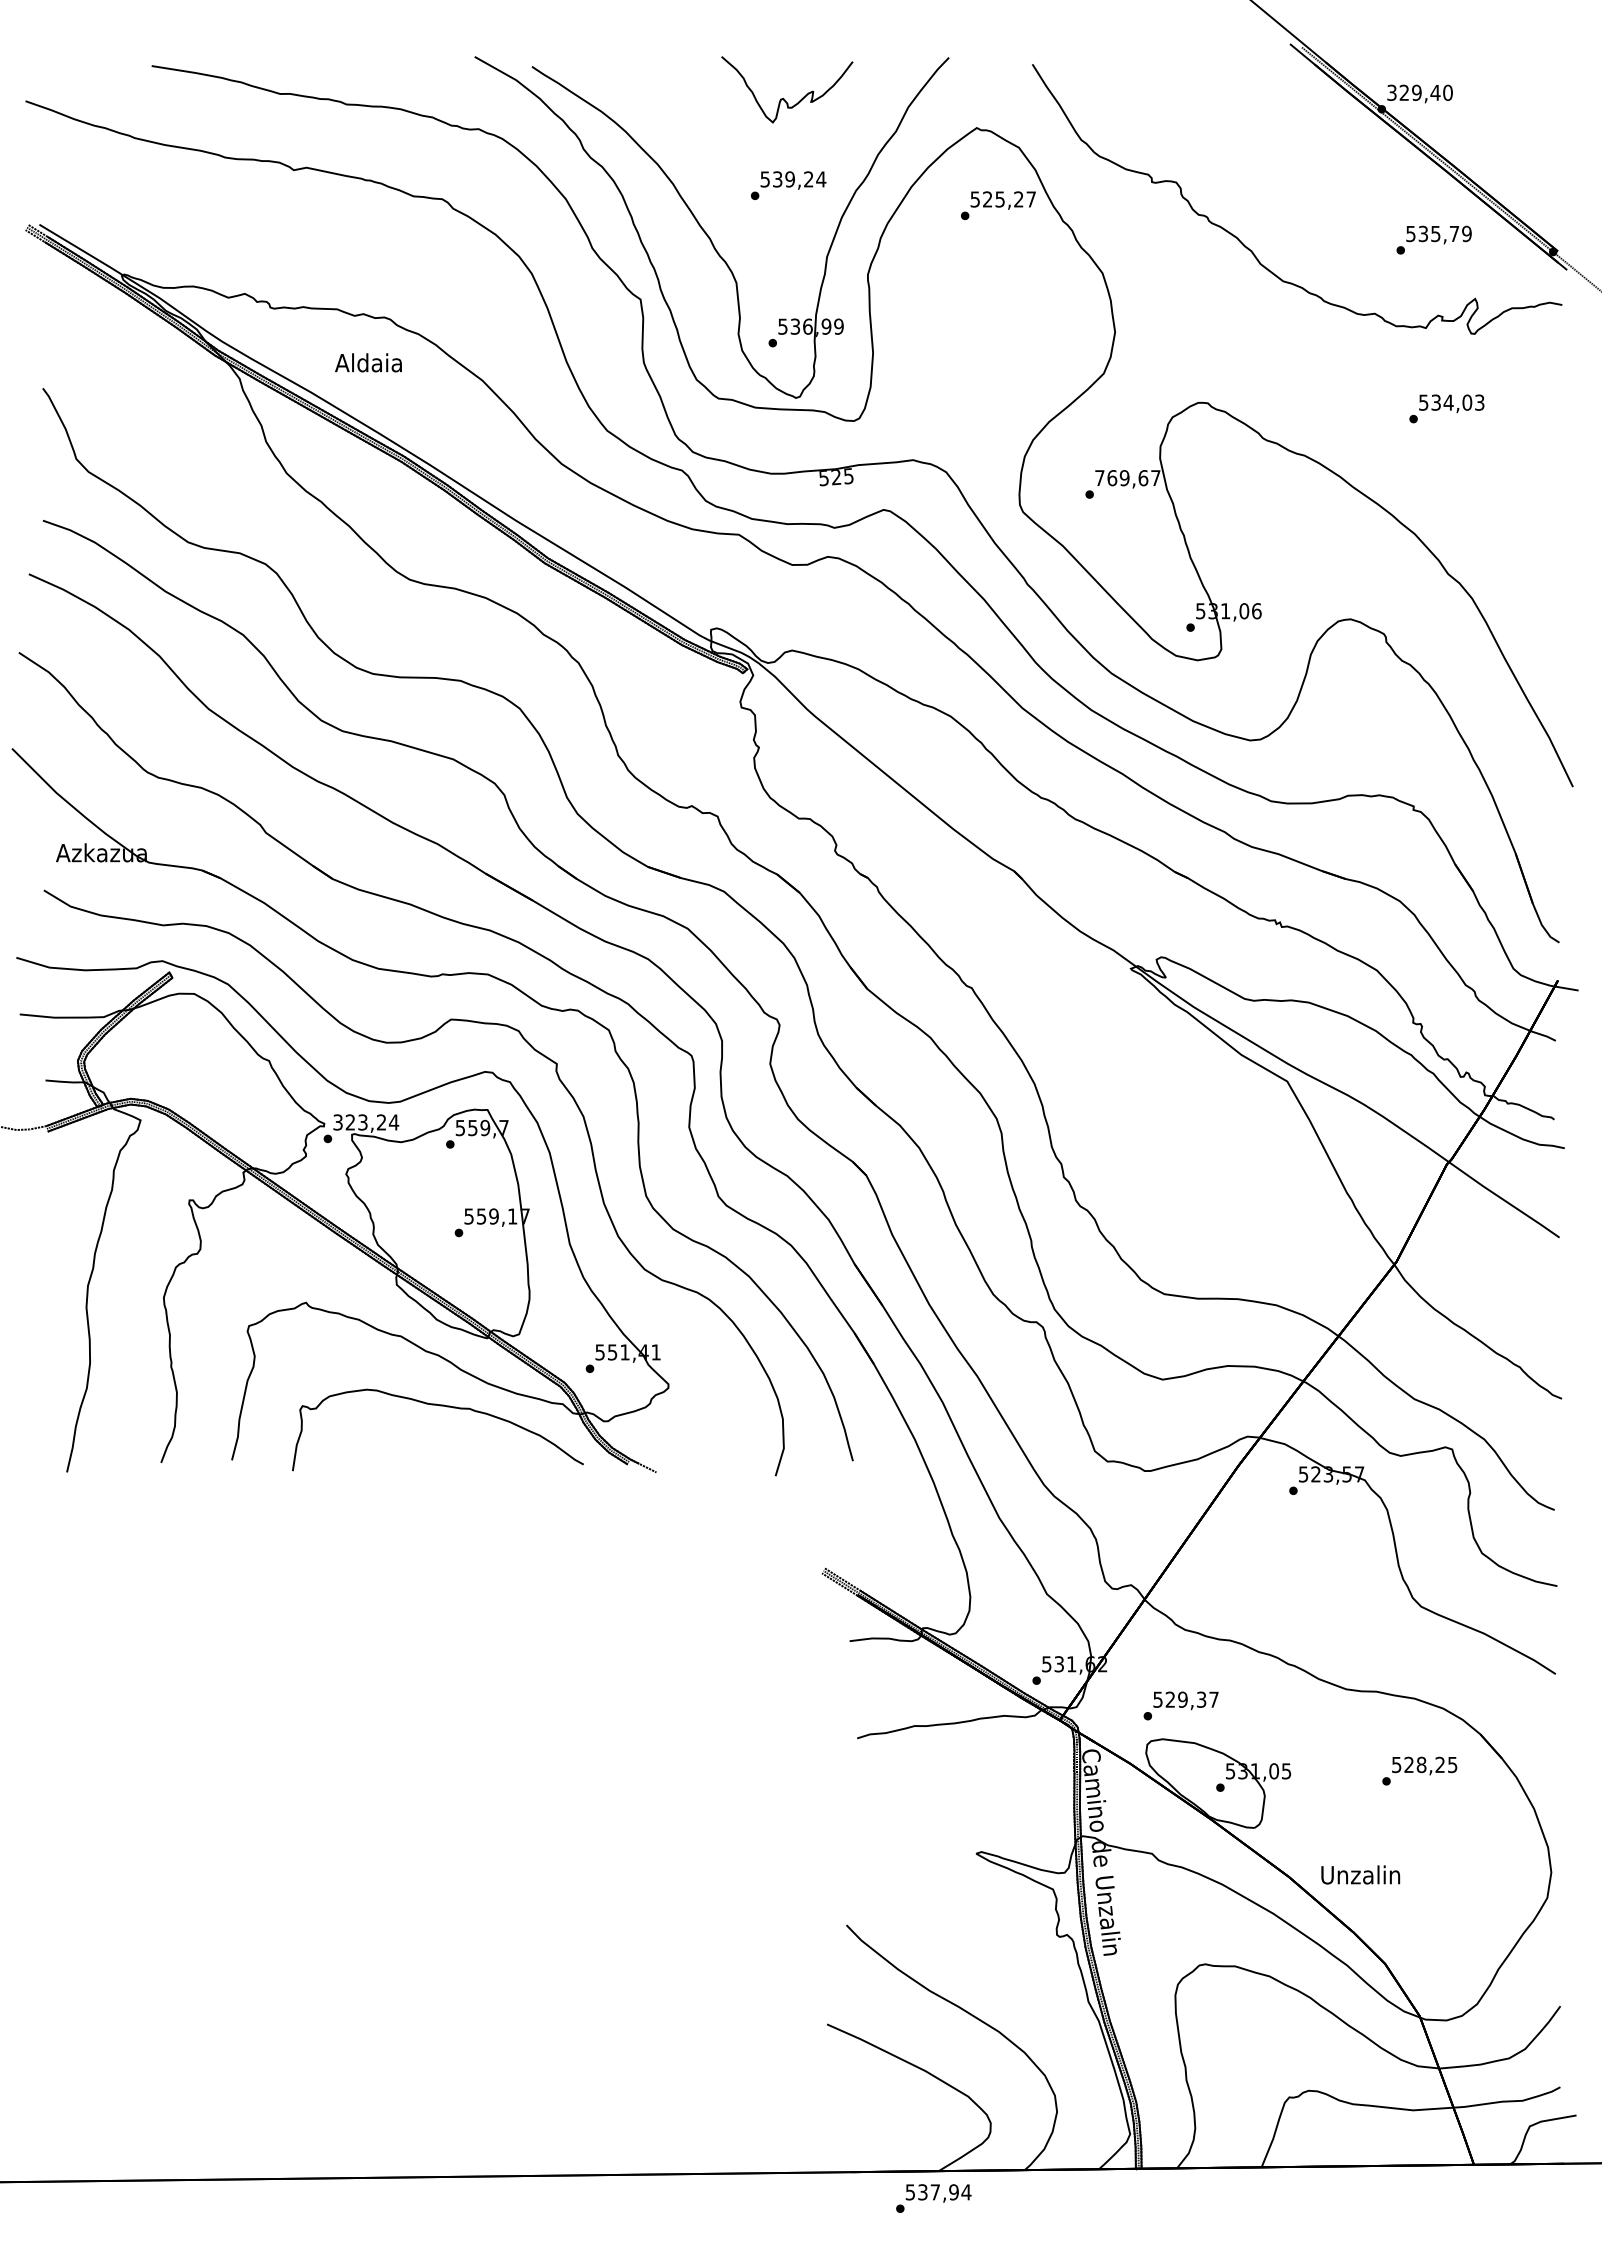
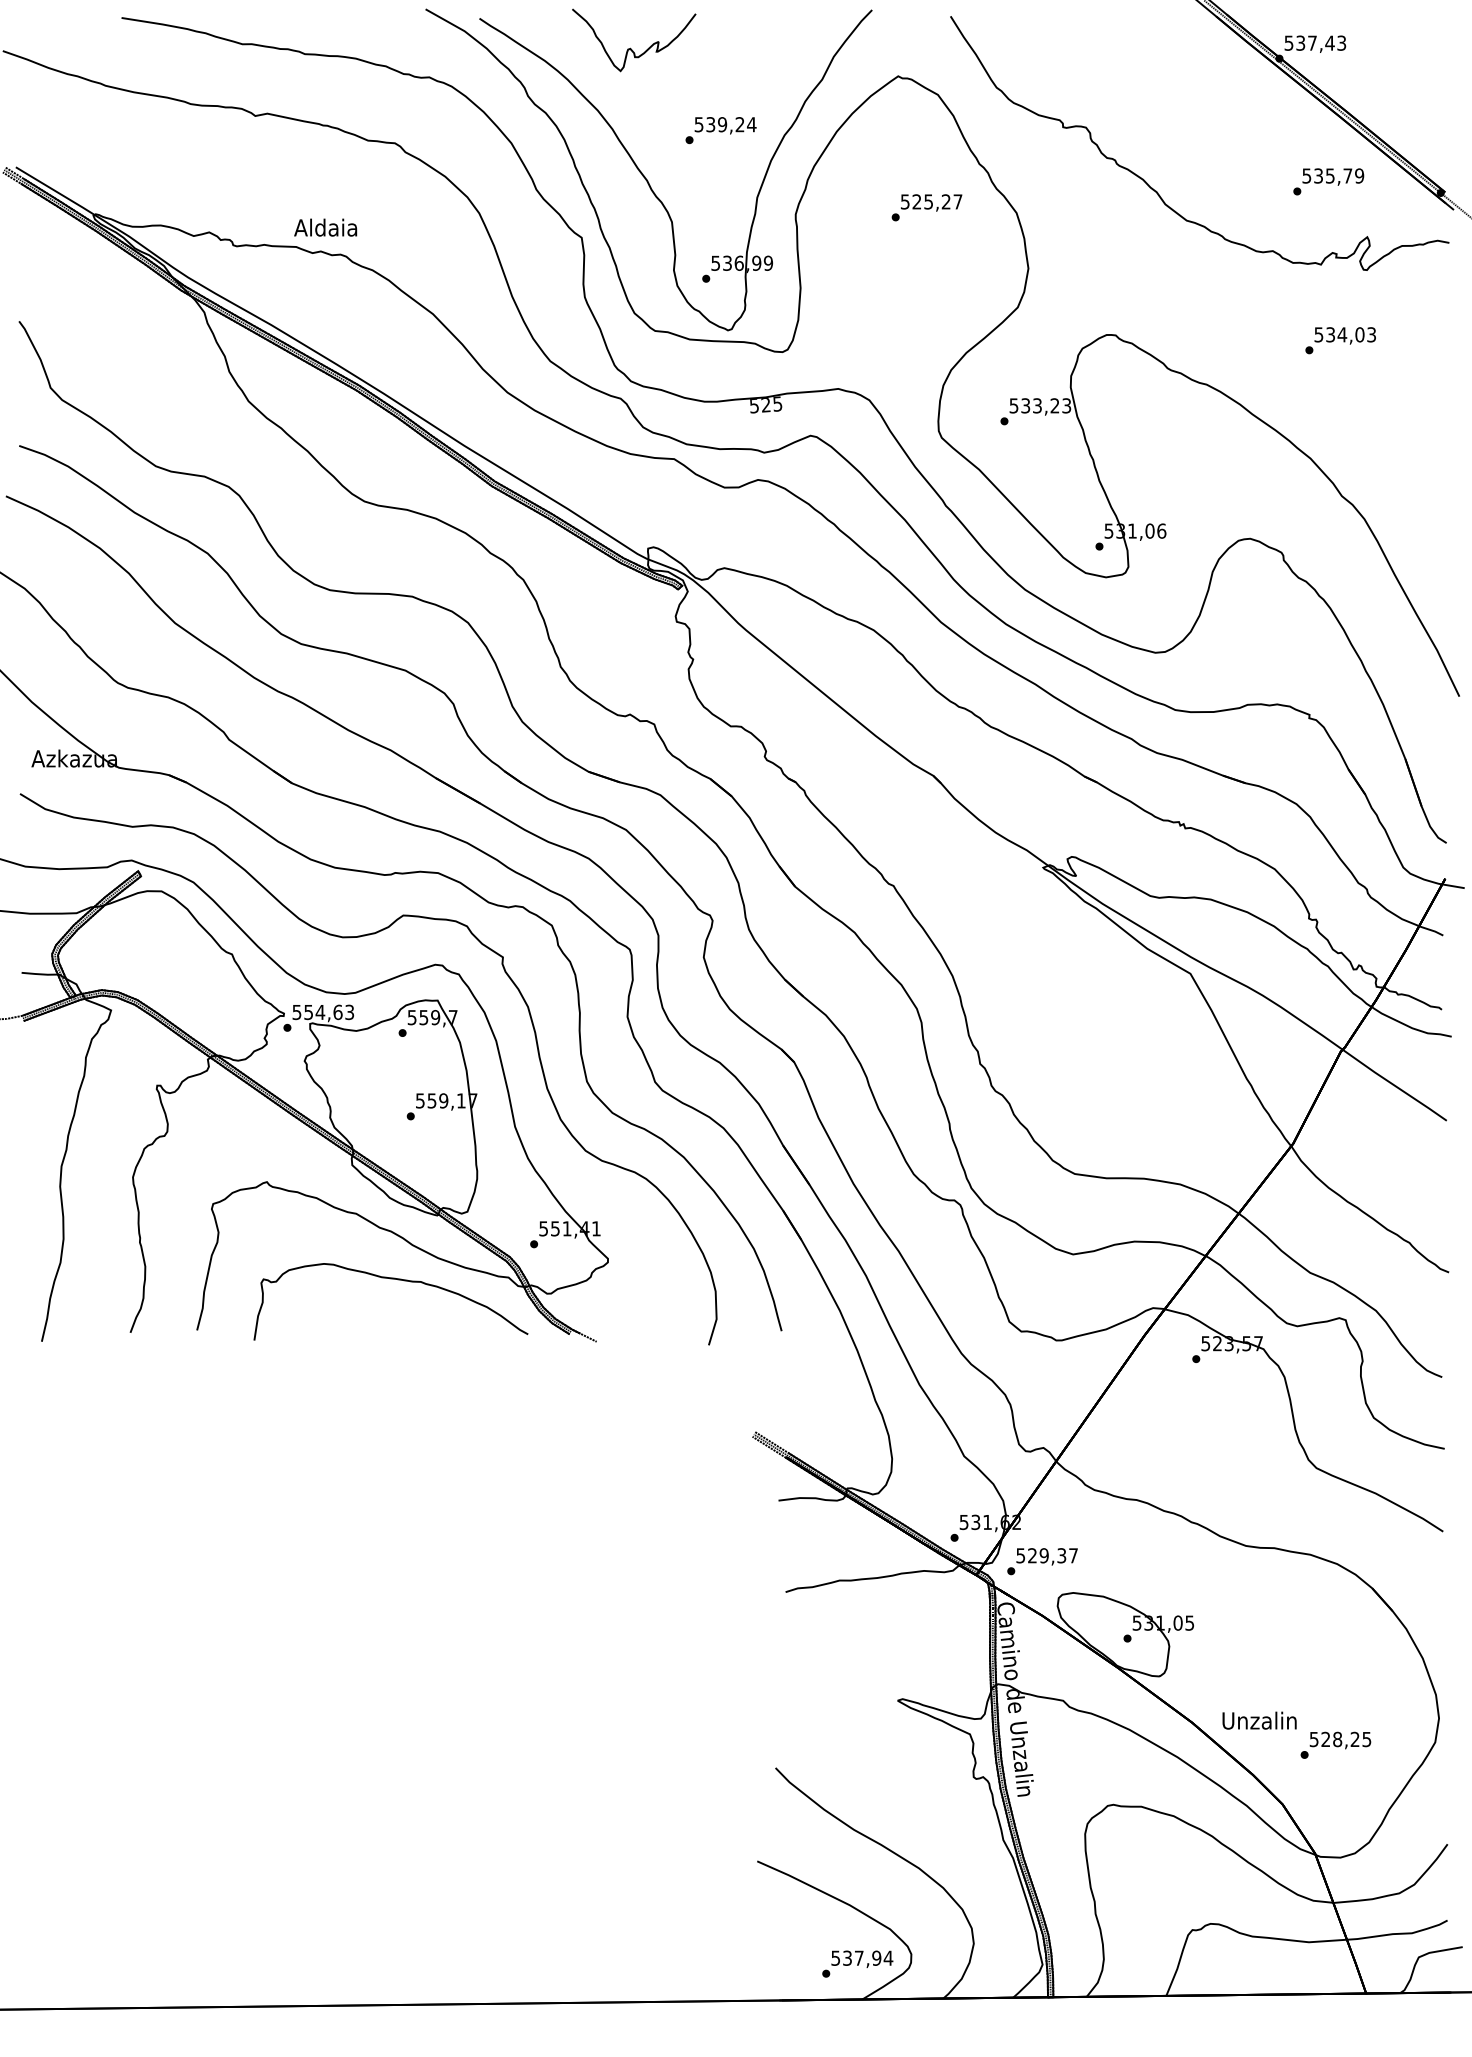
text: (1419, 92) -> (1314, 42), 329,40 -> 537,43
part: (783, 97) -> (630, 47), moved
text: (998, 205) -> (927, 207), moved
text: (368, 362) -> (325, 227), moved
text: (1127, 478) -> (1040, 406), 769,67 -> 533,23
text: (366, 1122) -> (323, 1012), 323,24 -> 554,63
text: (1180, 1705) -> (1041, 1561), moved
text: (1419, 1770) -> (1335, 1744), moved
text: (933, 2198) -> (857, 1964), moved

